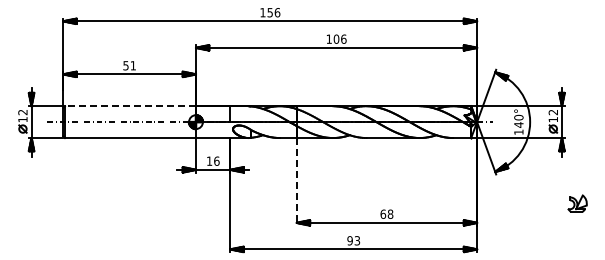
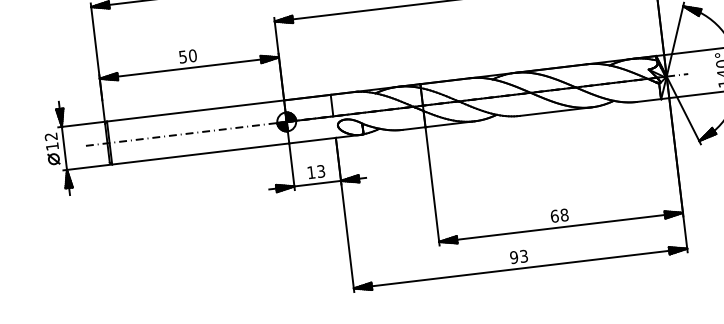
text: (133, 65) -> (193, 55), 51 -> 50
line: (130, 106) -> (195, 111), dashed -> solid
text: (216, 160) -> (320, 170), 16 -> 13
line: (296, 181) -> (432, 185), dashed -> solid

